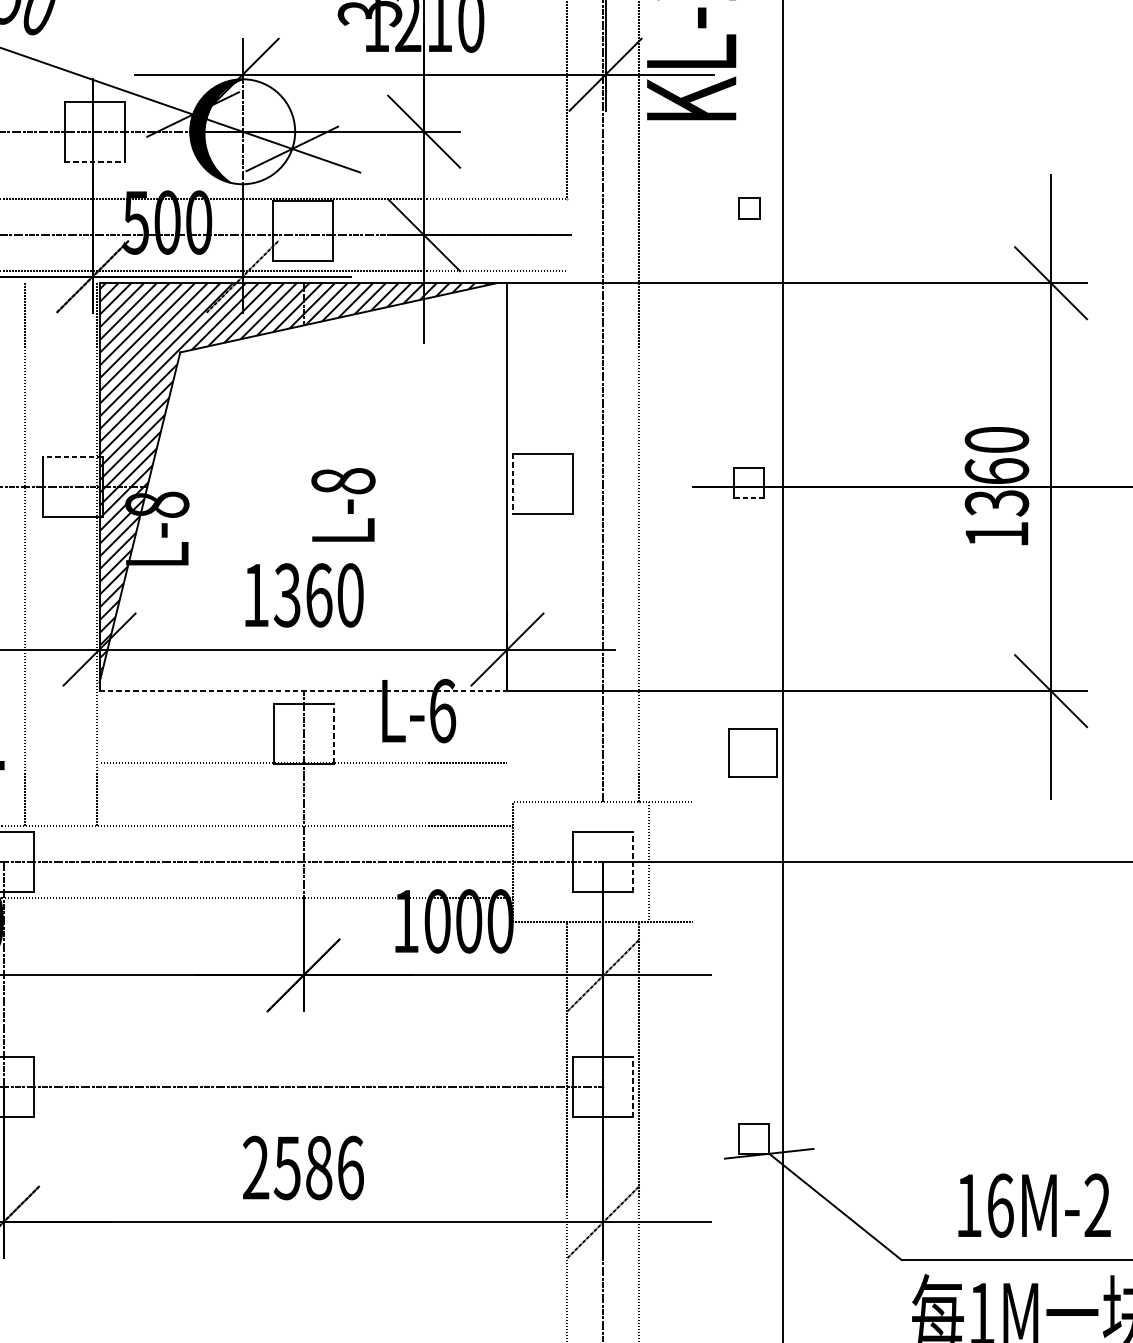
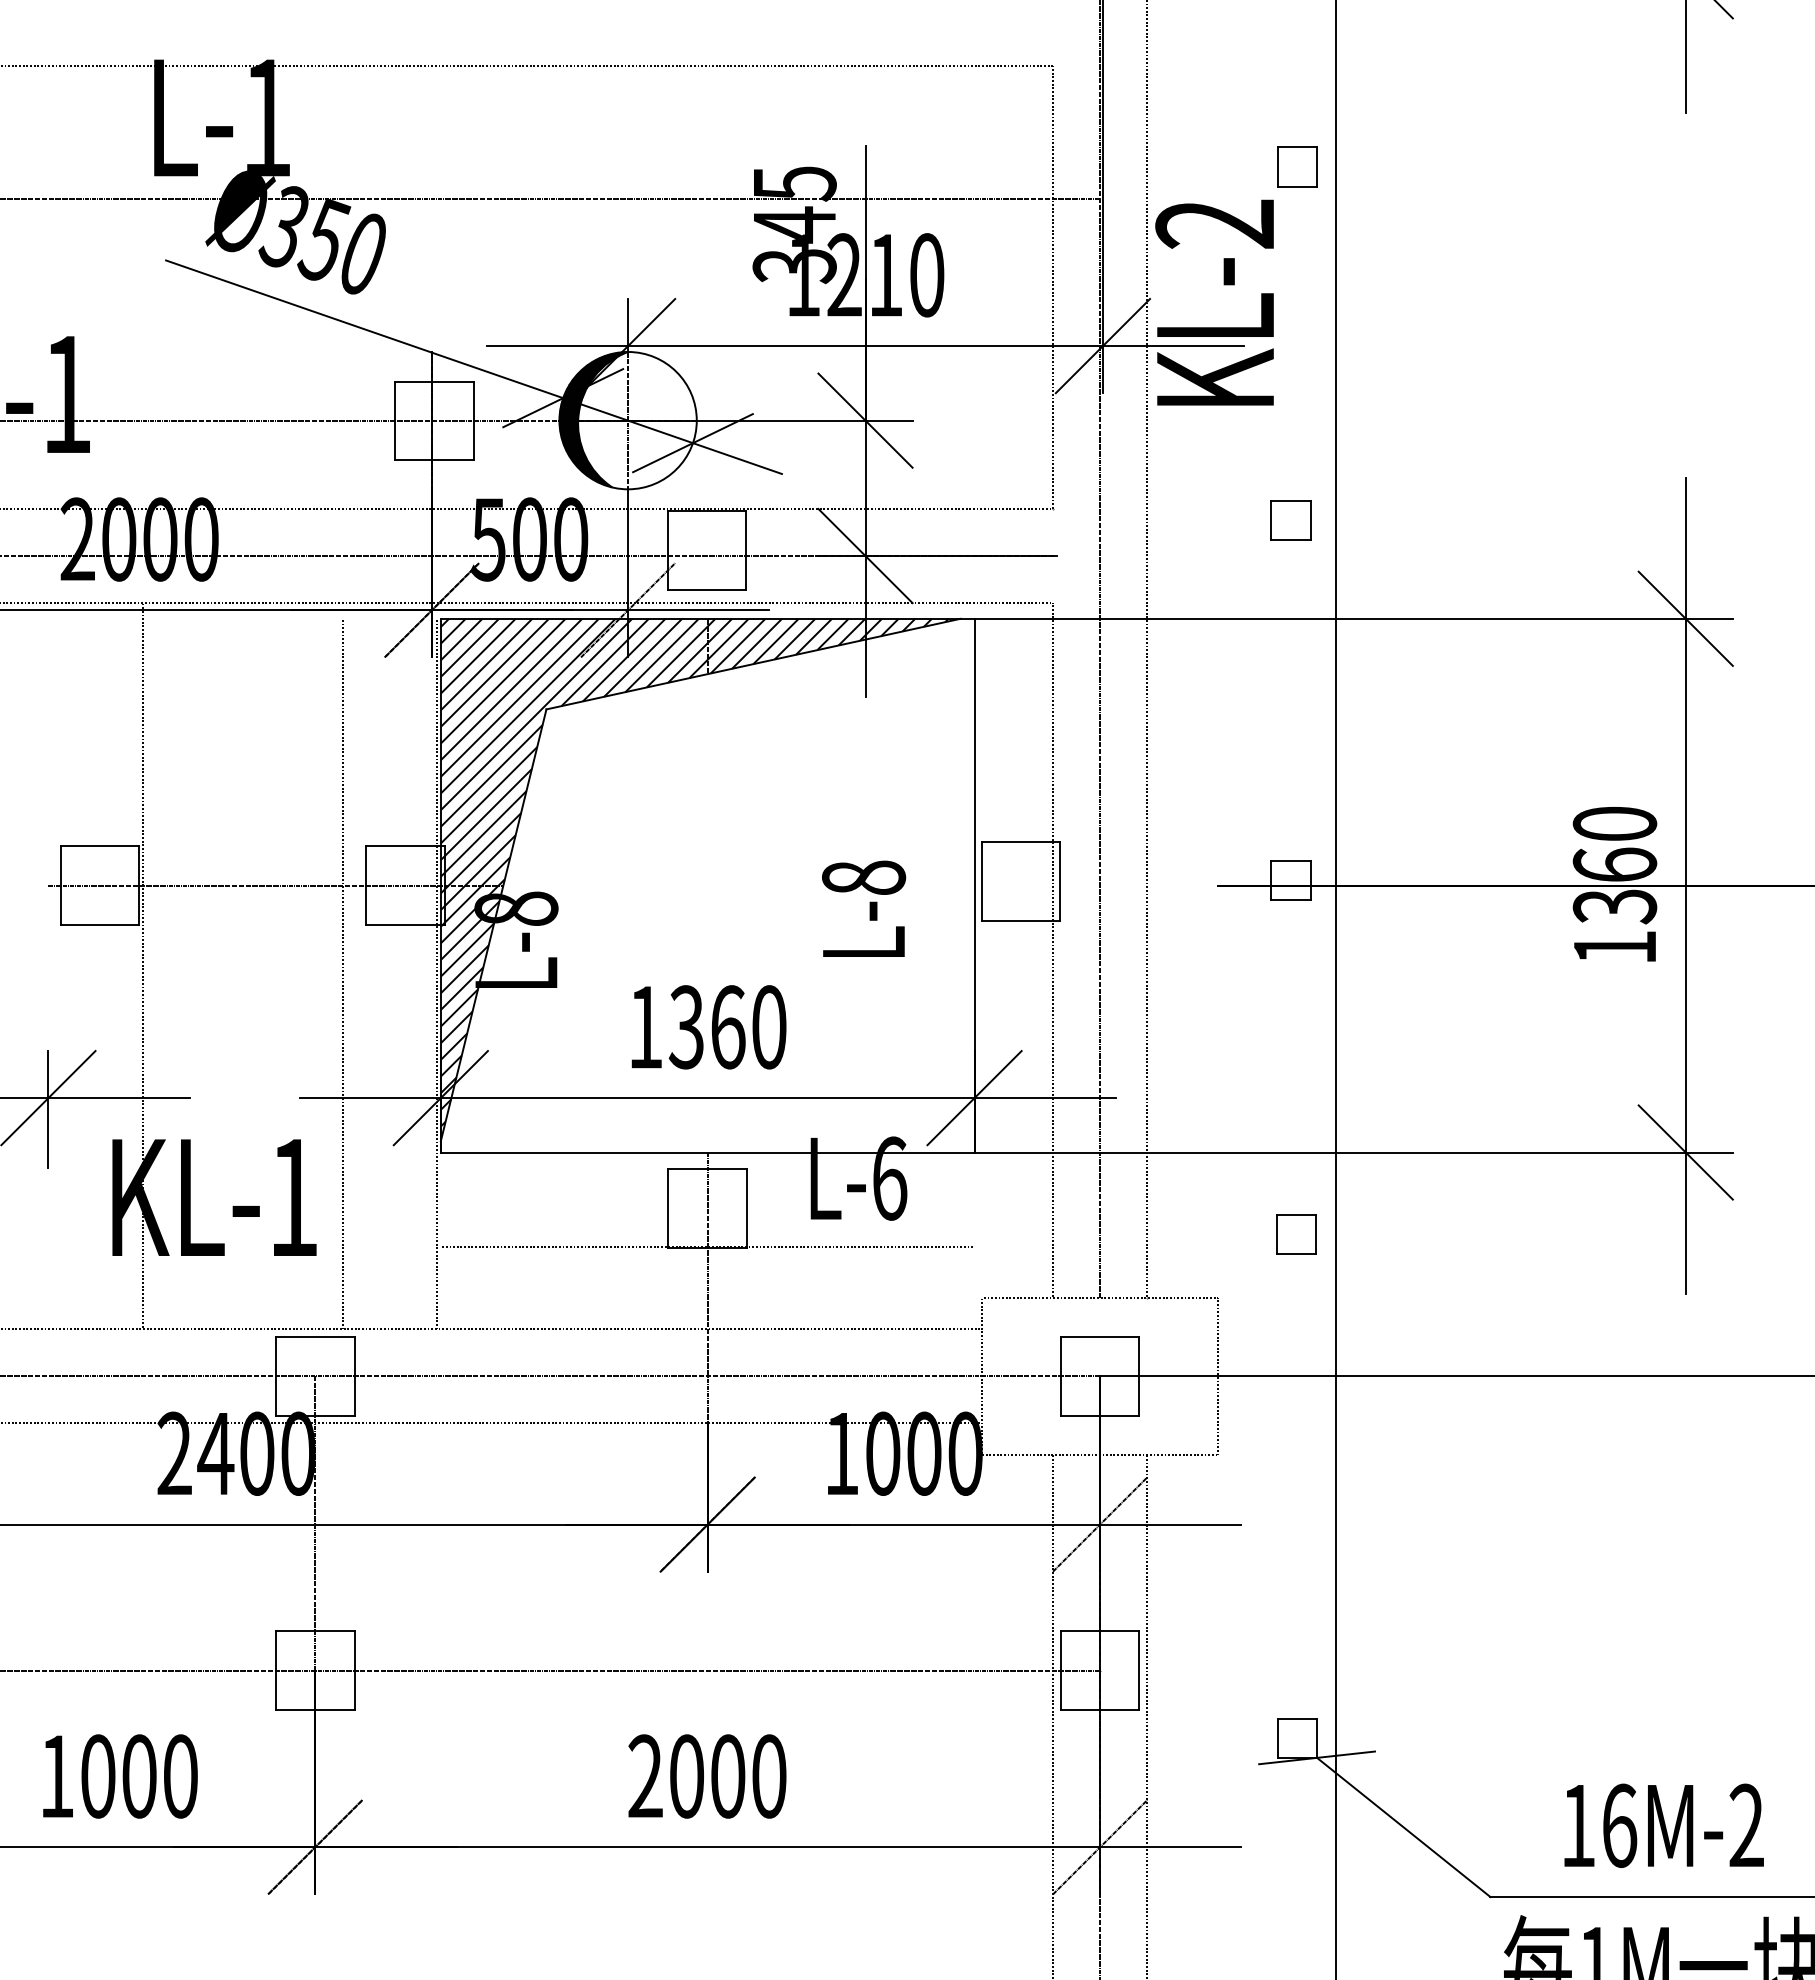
line: (95, 162) -> (435, 460), dashed -> solid
part: (748, 208) -> (1290, 520), size x1.43
line: (72, 457) -> (405, 846), dashed -> solid
line: (512, 483) -> (981, 881), dashed -> solid
line: (748, 498) -> (1290, 900), dashed -> solid
text: (343, 504) -> (864, 908), moved
line: (567, 536) -> (1053, 950), added
line: (303, 691) -> (707, 1152), dashed -> solid
line: (333, 733) -> (746, 1207), dashed -> solid
part: (753, 753) -> (1296, 1234), size x0.62
line: (633, 861) -> (1139, 1375), dashed -> solid
line: (648, 861) -> (1217, 1375), moved
line: (633, 1087) -> (1139, 1670), dashed -> solid
text: (318, 1168) -> (727, 1776), 2586 -> 2000

